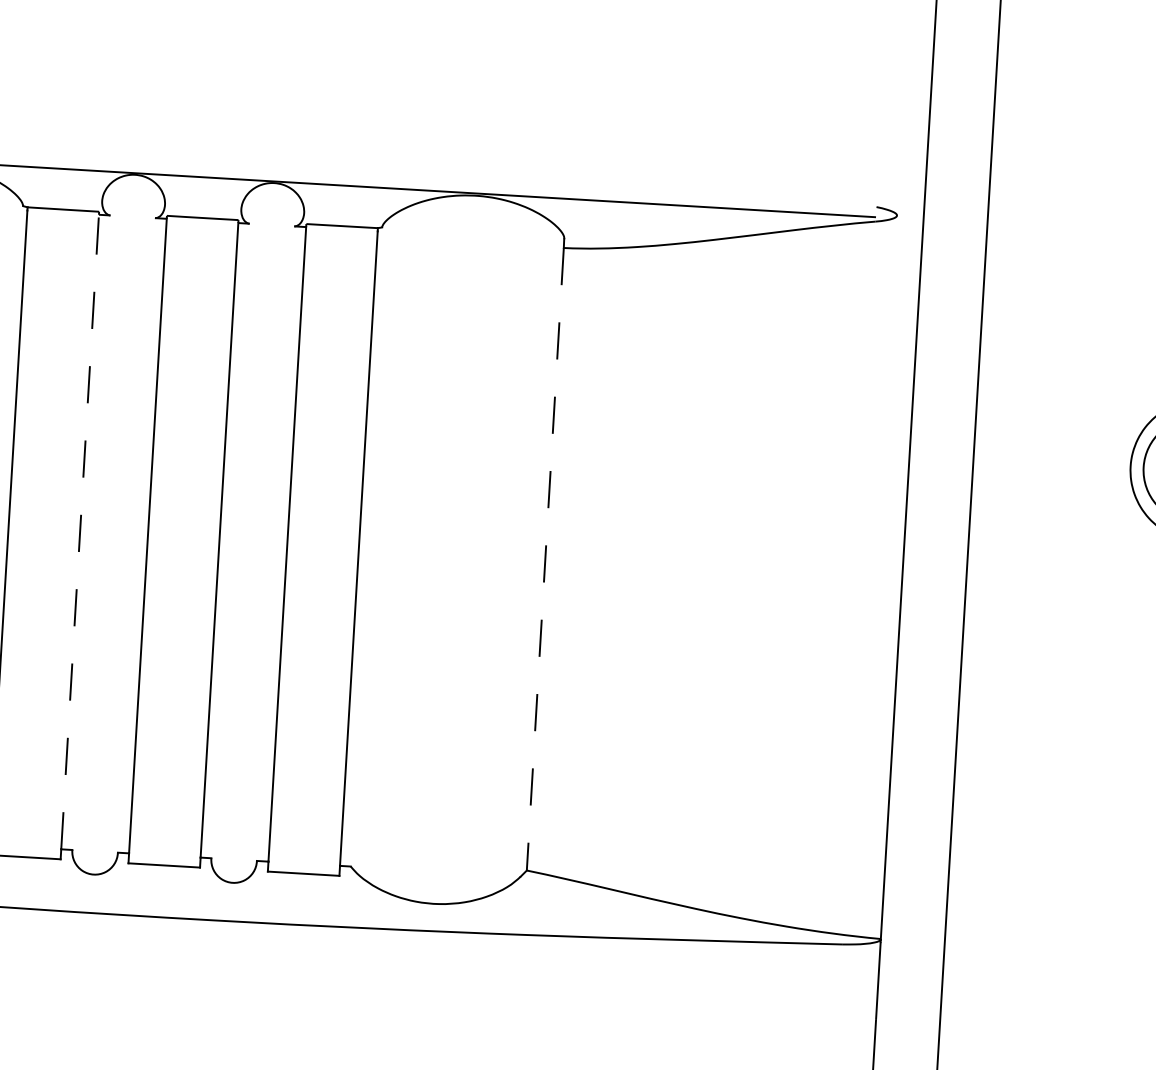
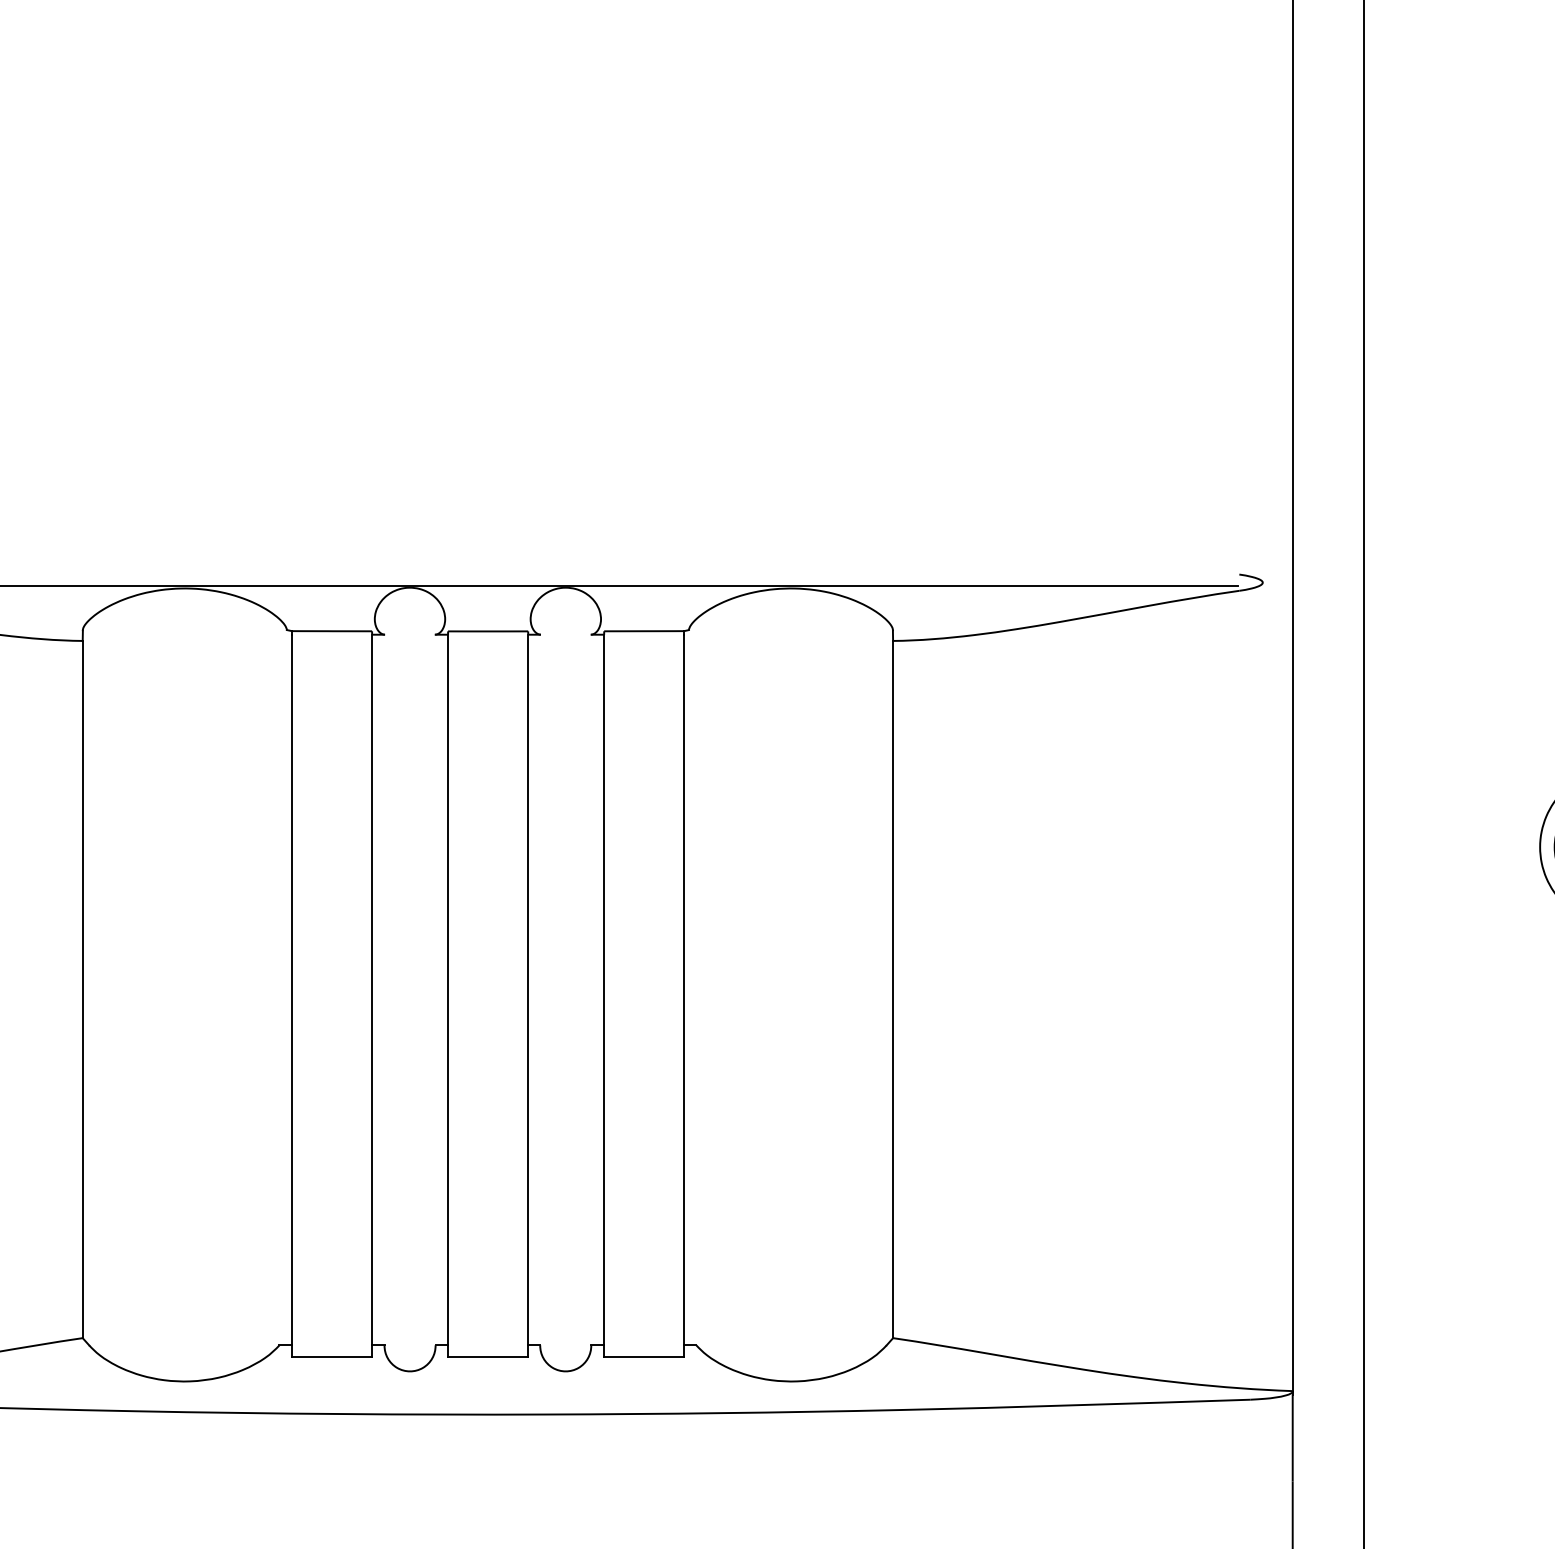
line: (80, 531) -> (372, 989), dashed -> solid
line: (545, 559) -> (893, 989), dashed -> solid

